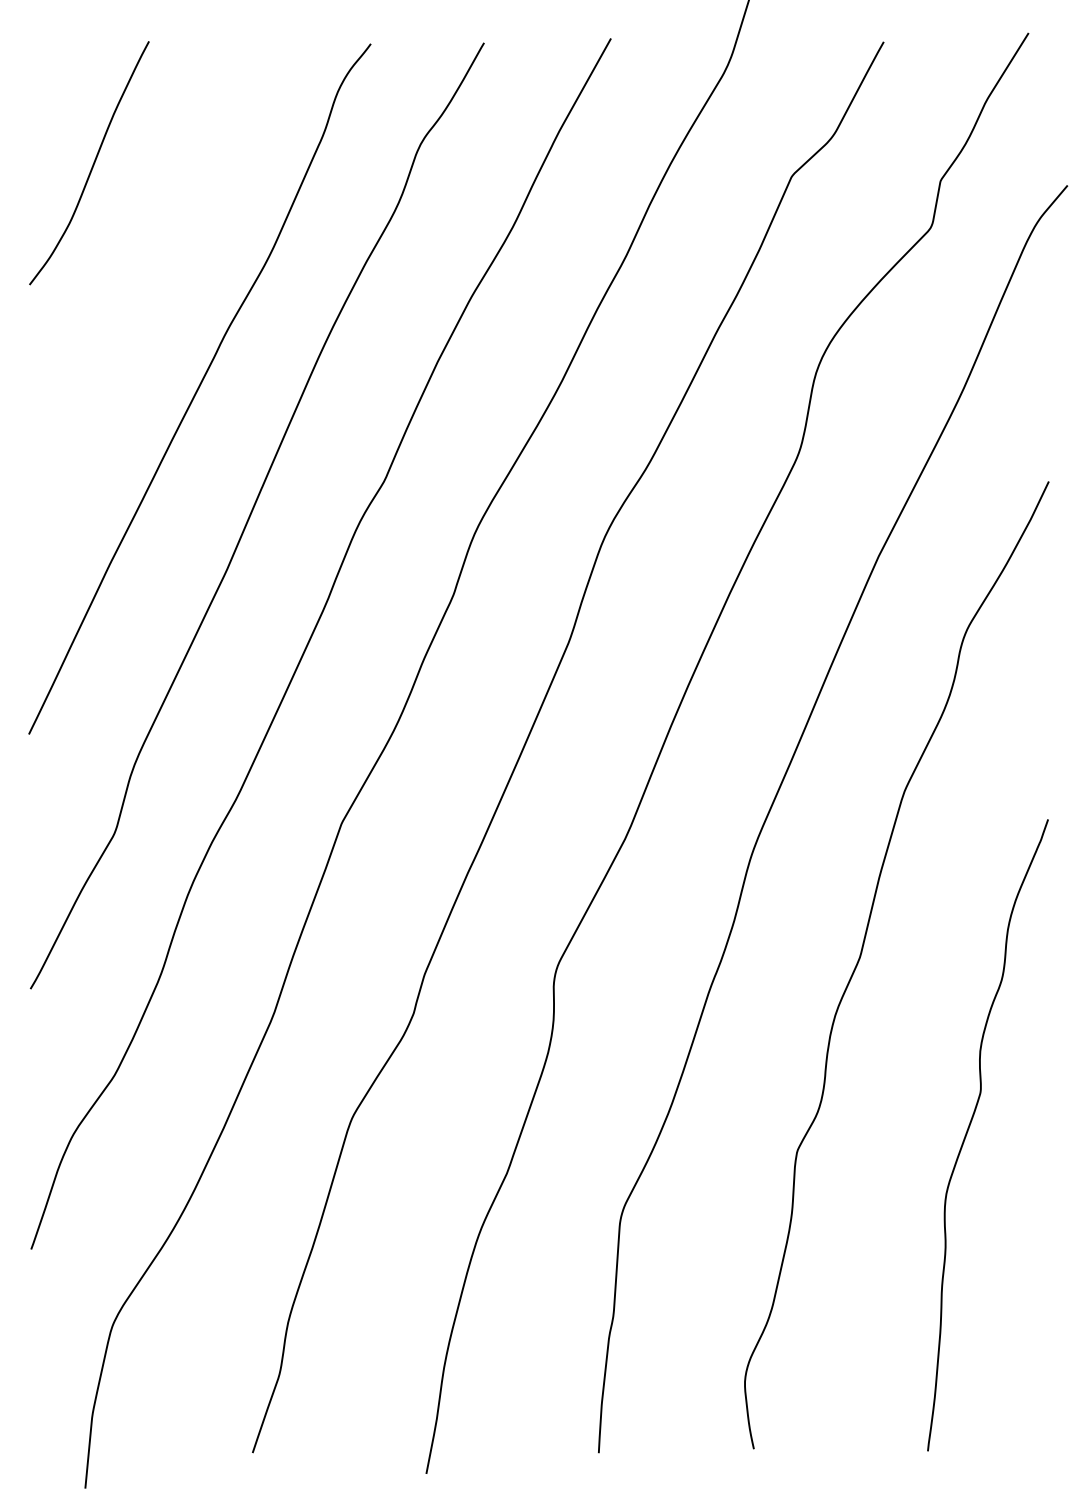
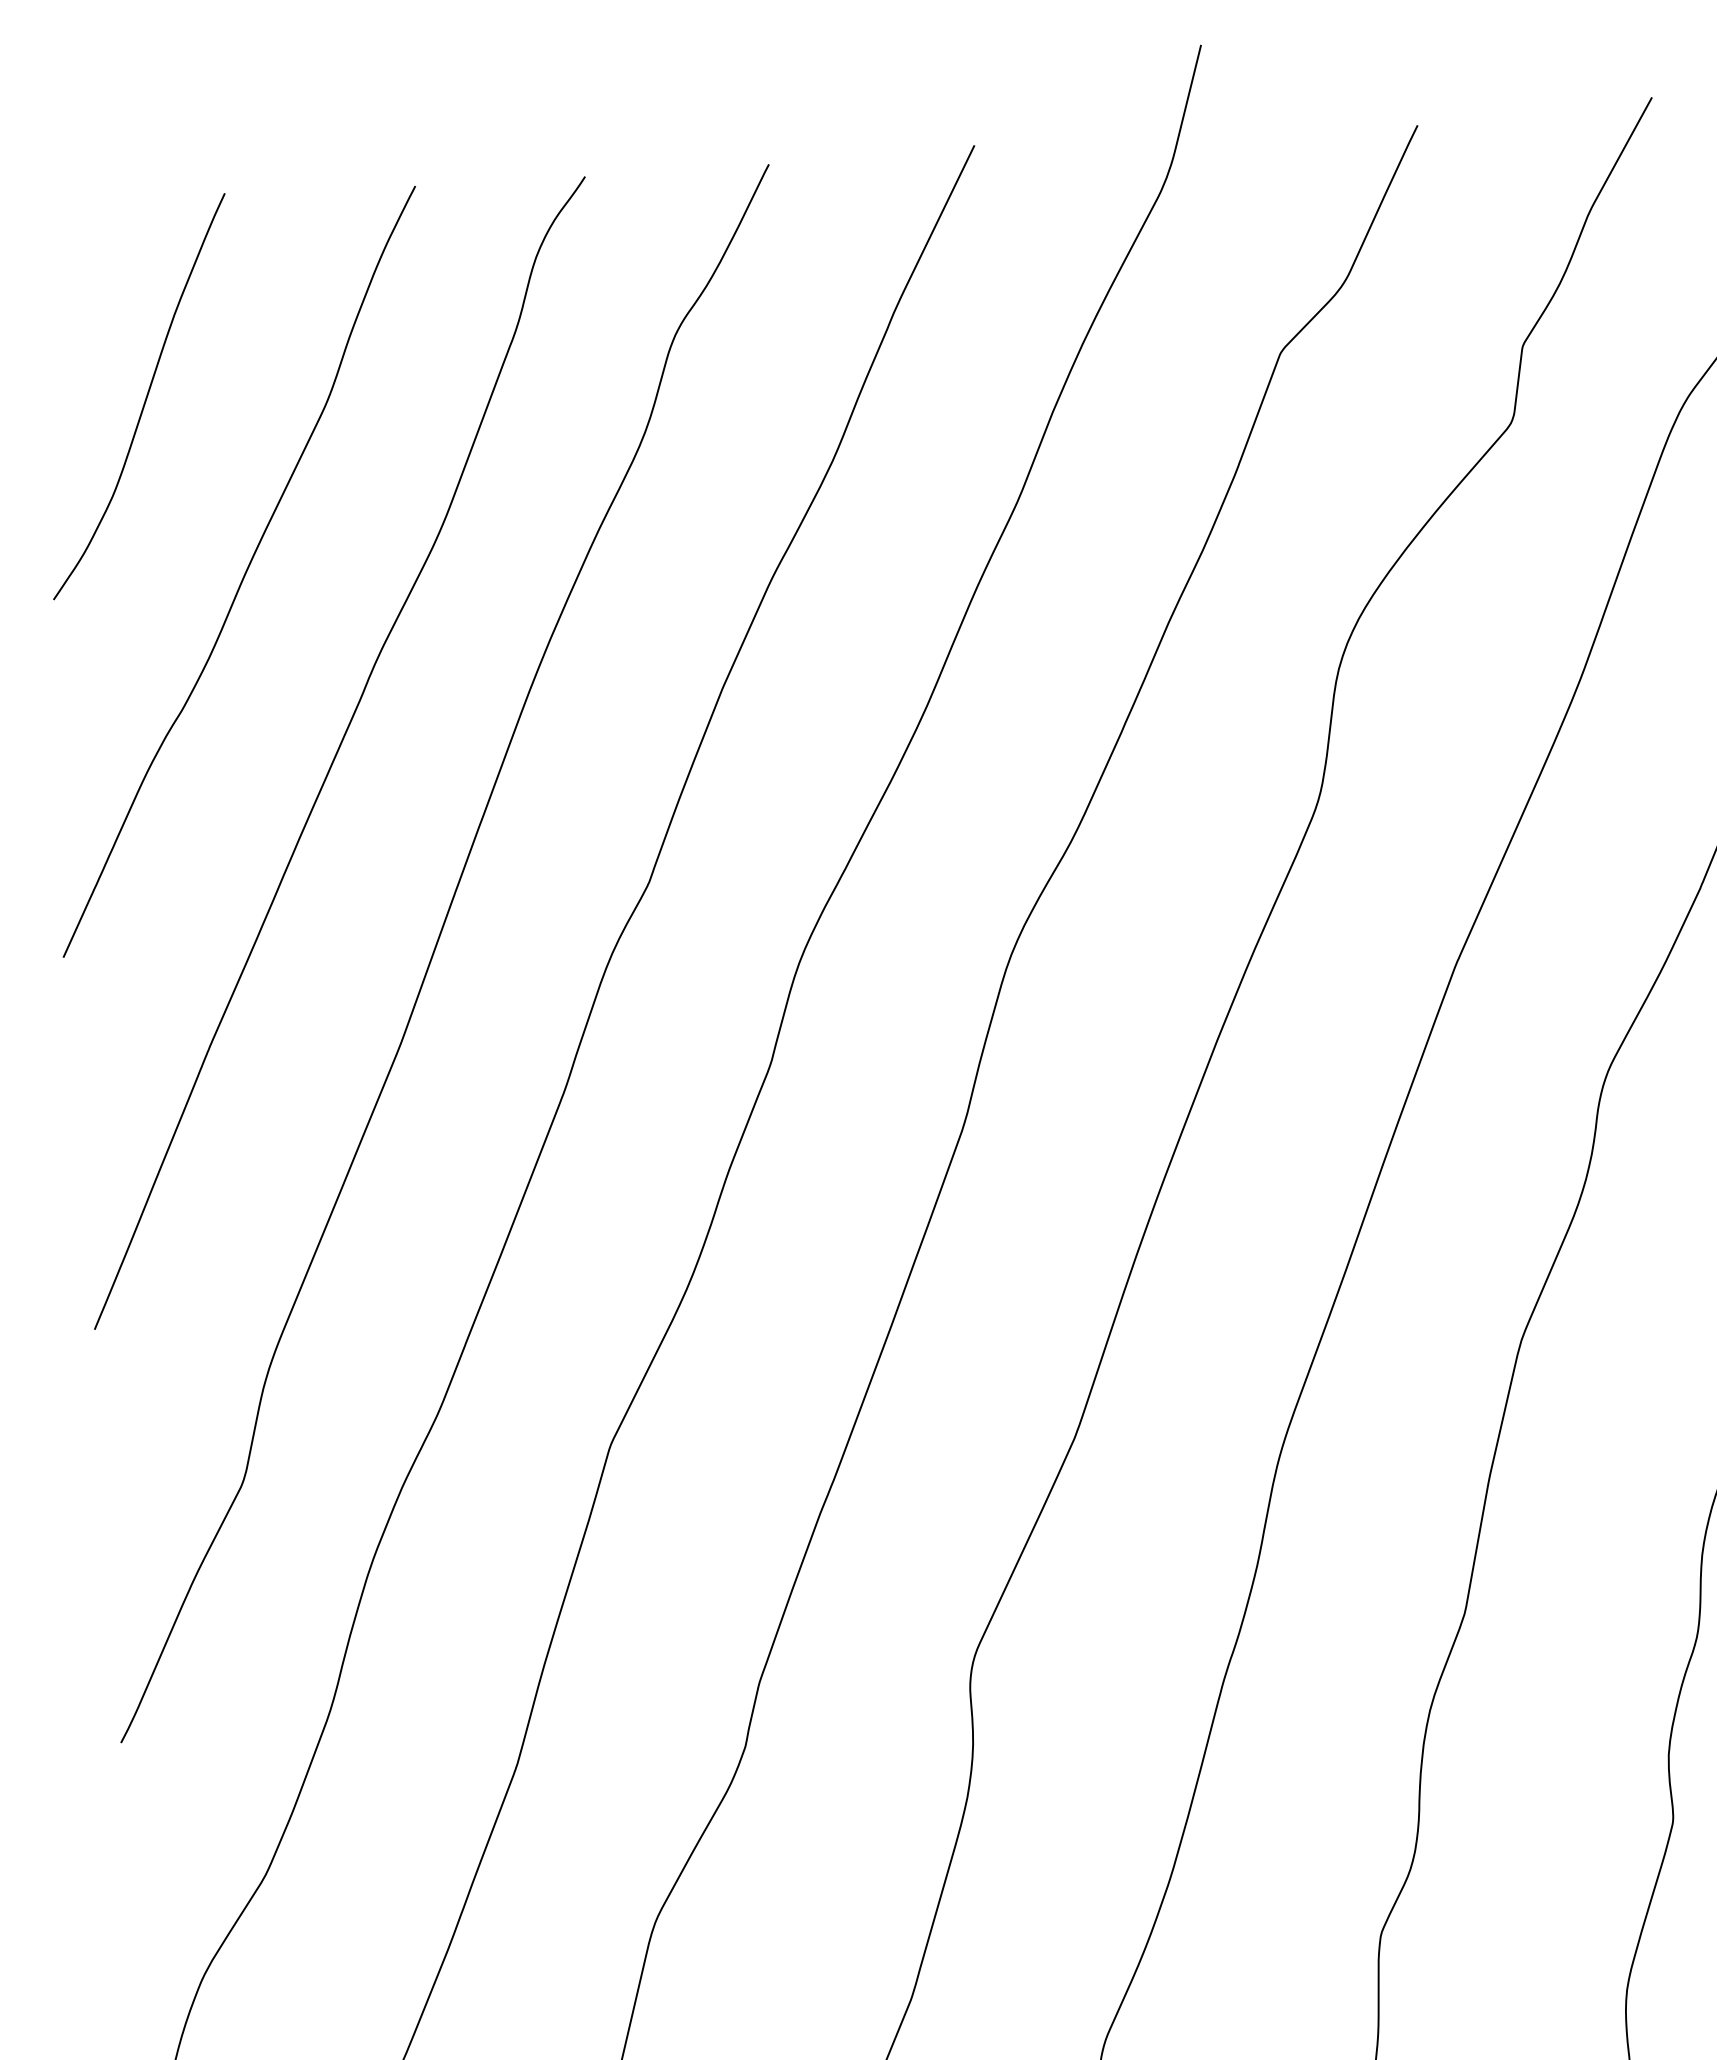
curve: (146, 276) -> (242, 575), added

